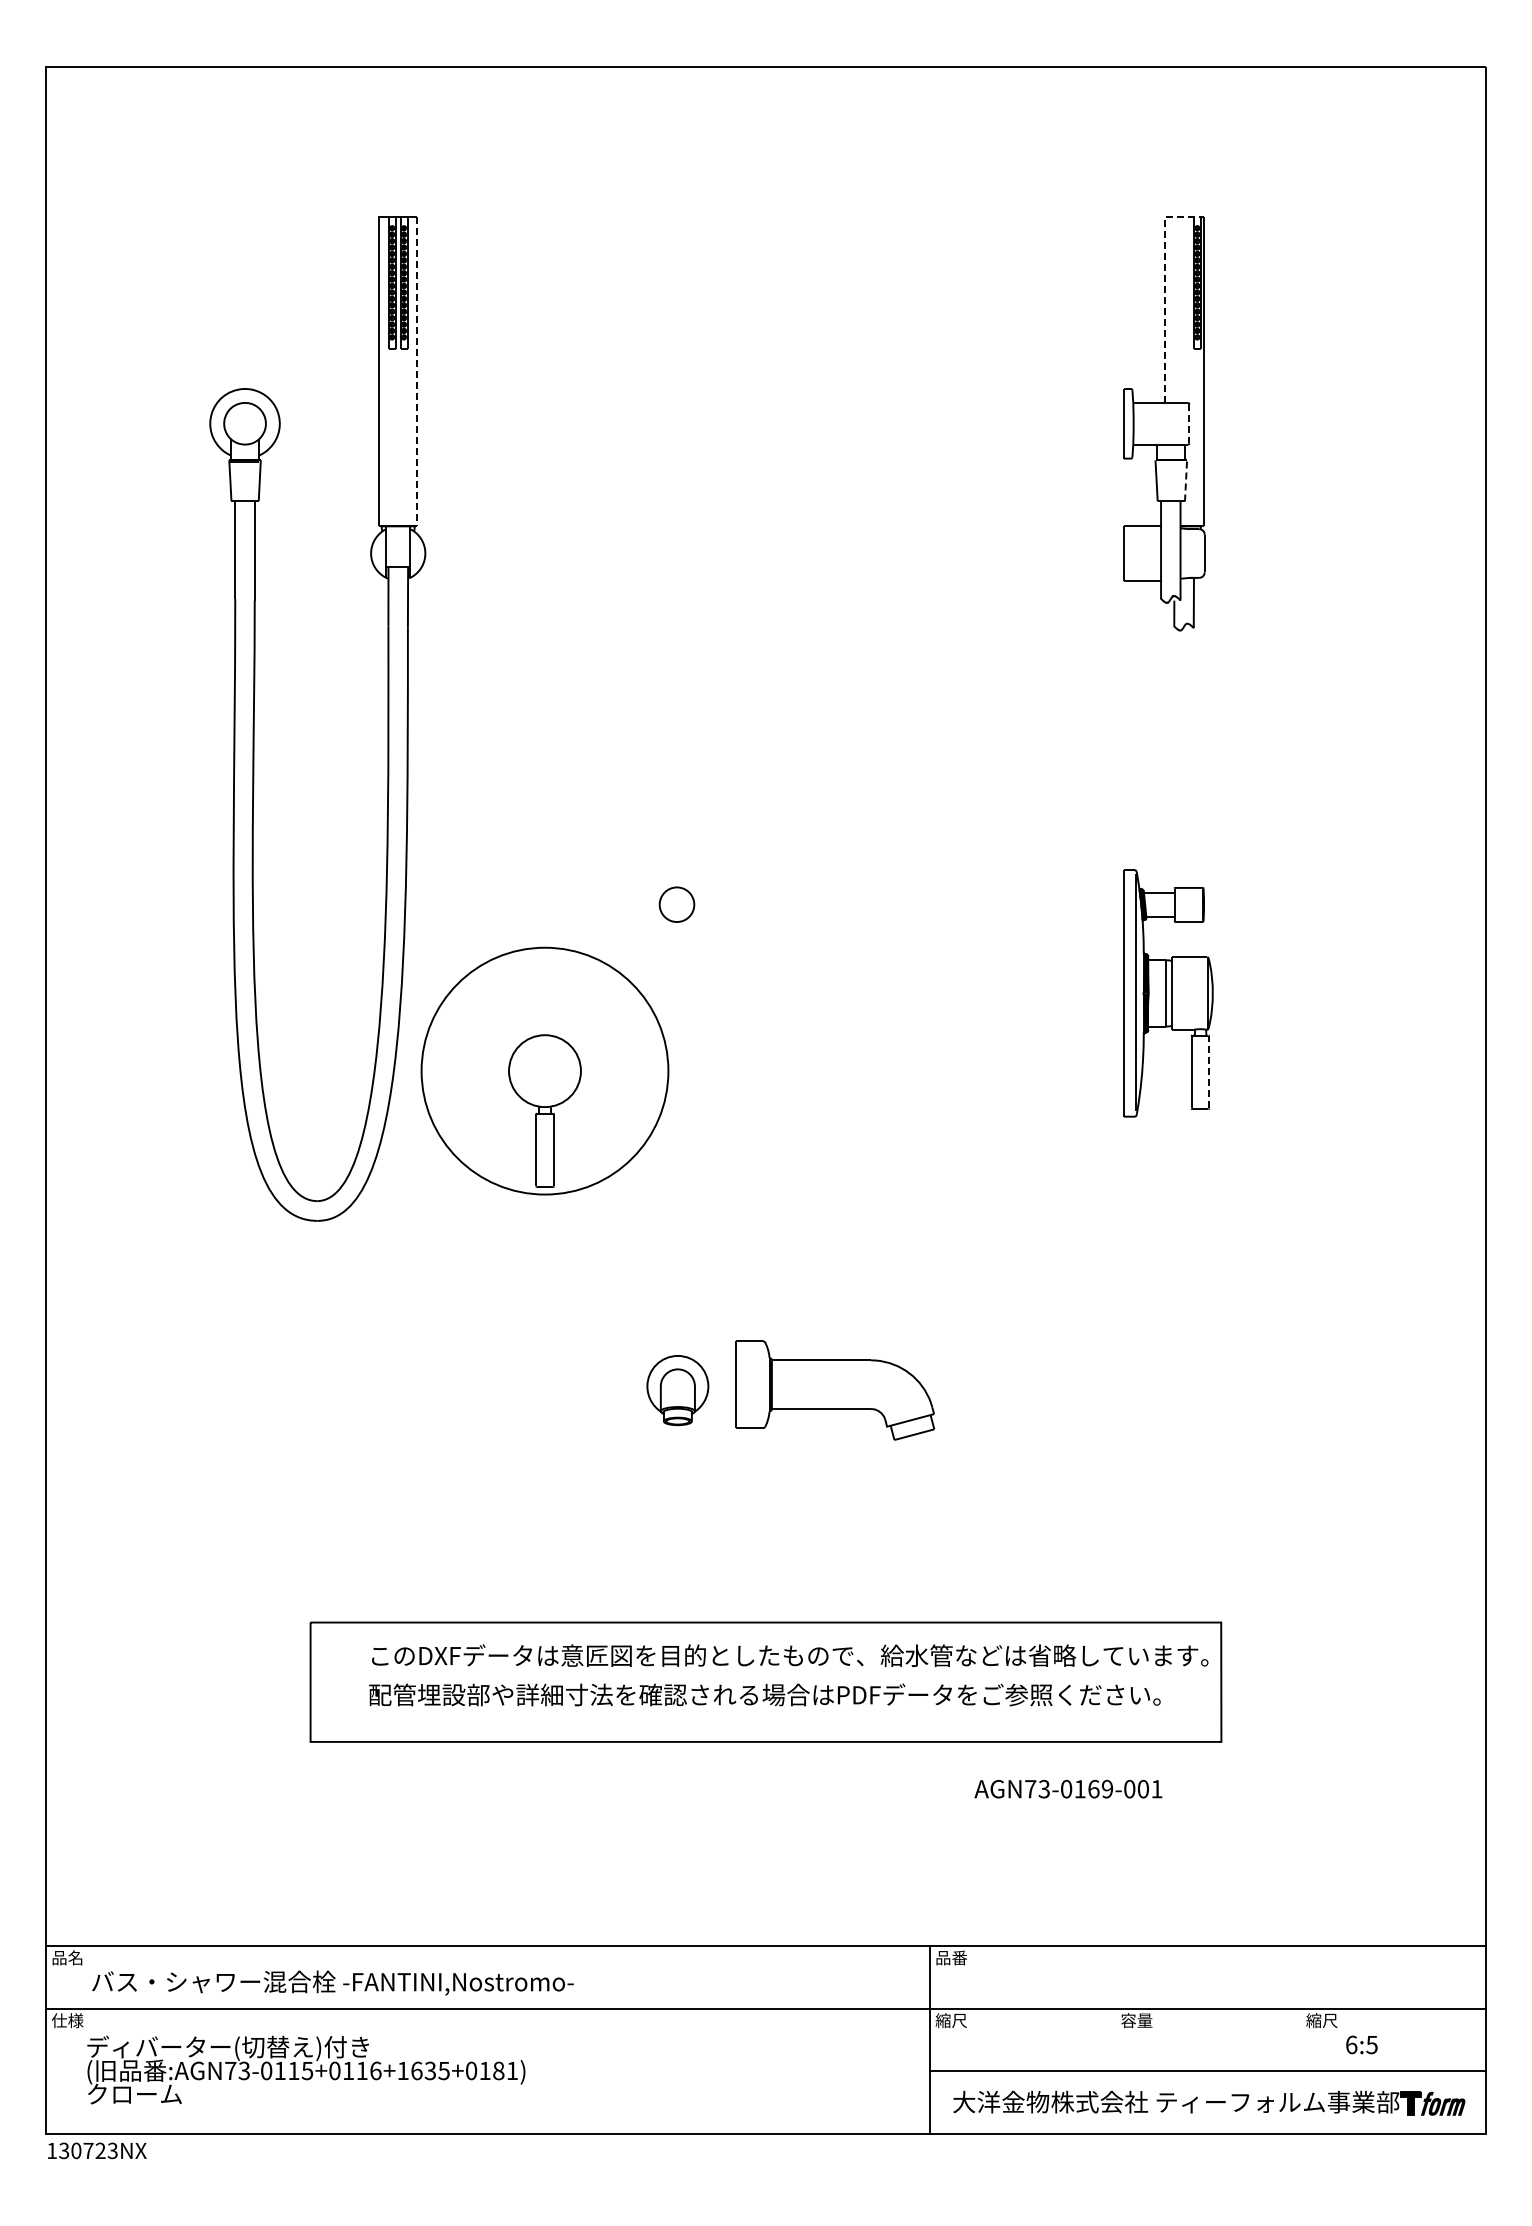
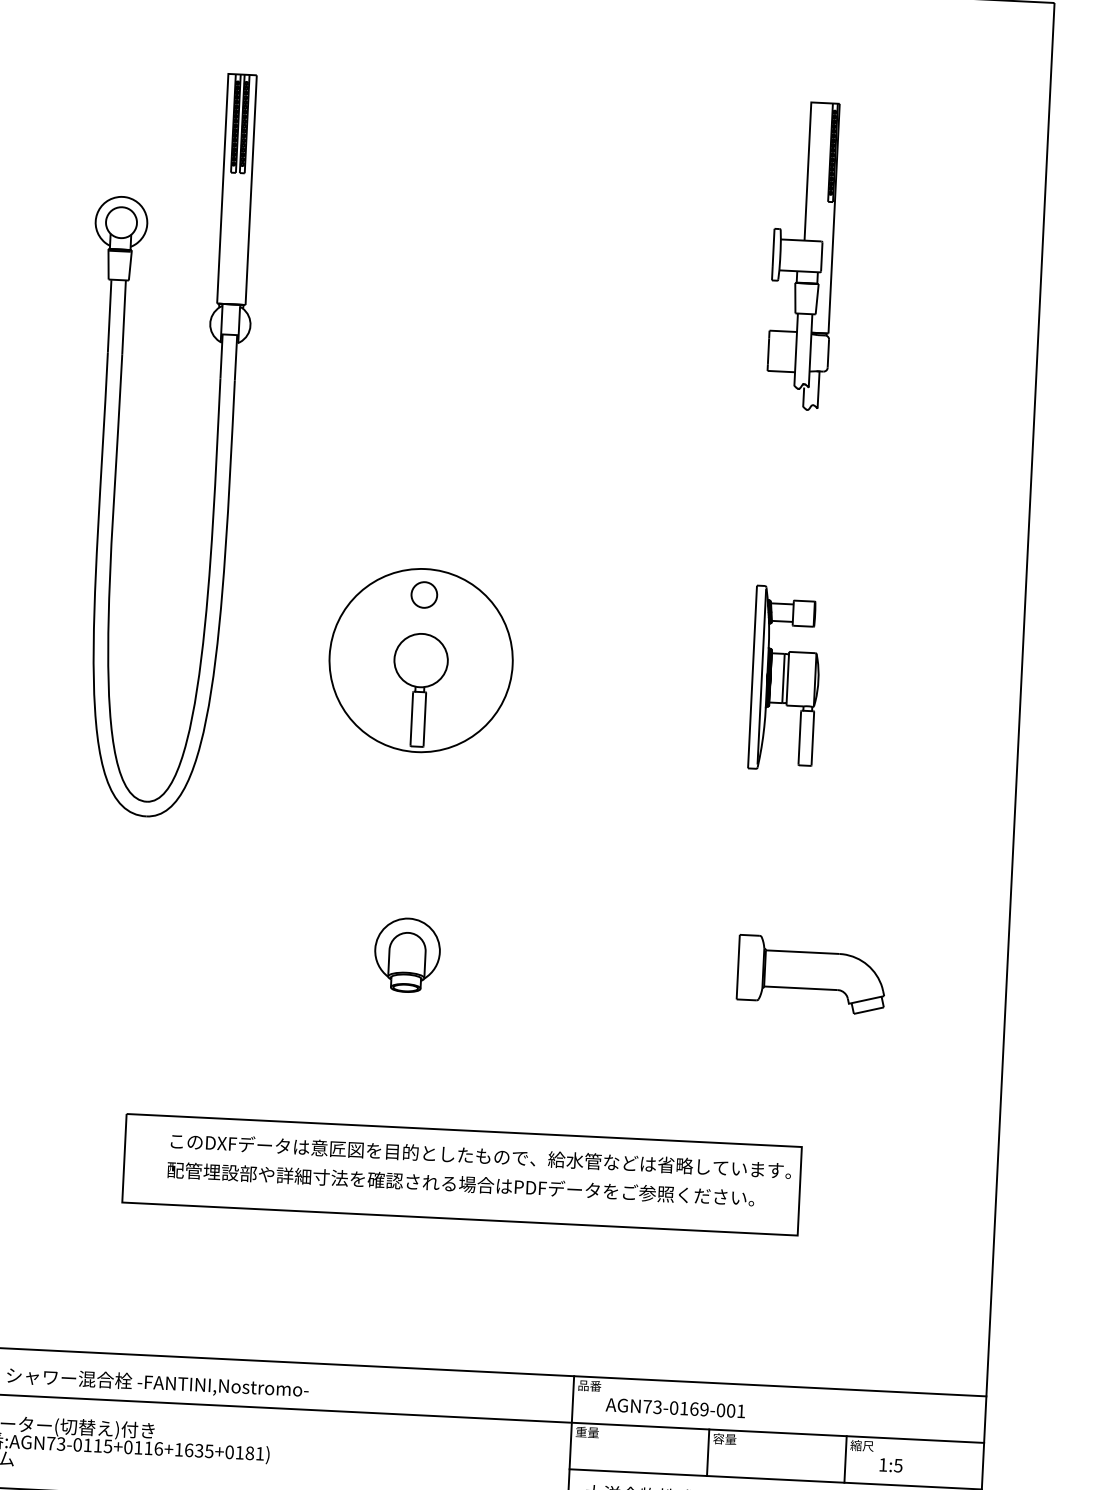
line: (1165, 289) -> (808, 156), dashed -> solid
line: (417, 371) -> (251, 190), dashed -> solid
line: (1189, 424) -> (821, 257), dashed -> solid
line: (1186, 480) -> (817, 298), dashed -> solid
part: (544, 1070) -> (420, 660), moved
line: (1209, 1071) -> (813, 737), dashed -> solid
part: (677, 1390) -> (407, 955), size x1.43
part: (835, 1390) -> (811, 975), moved
text: (1068, 1789) -> (675, 1408), moved
text: (951, 2020) -> (587, 1432), 縮尺 -> 重量
line: (1115, 2039) -> (708, 1452), added
line: (1300, 2039) -> (845, 1459), added
text: (1351, 2044) -> (883, 1464), 6:5 -> 1:5

